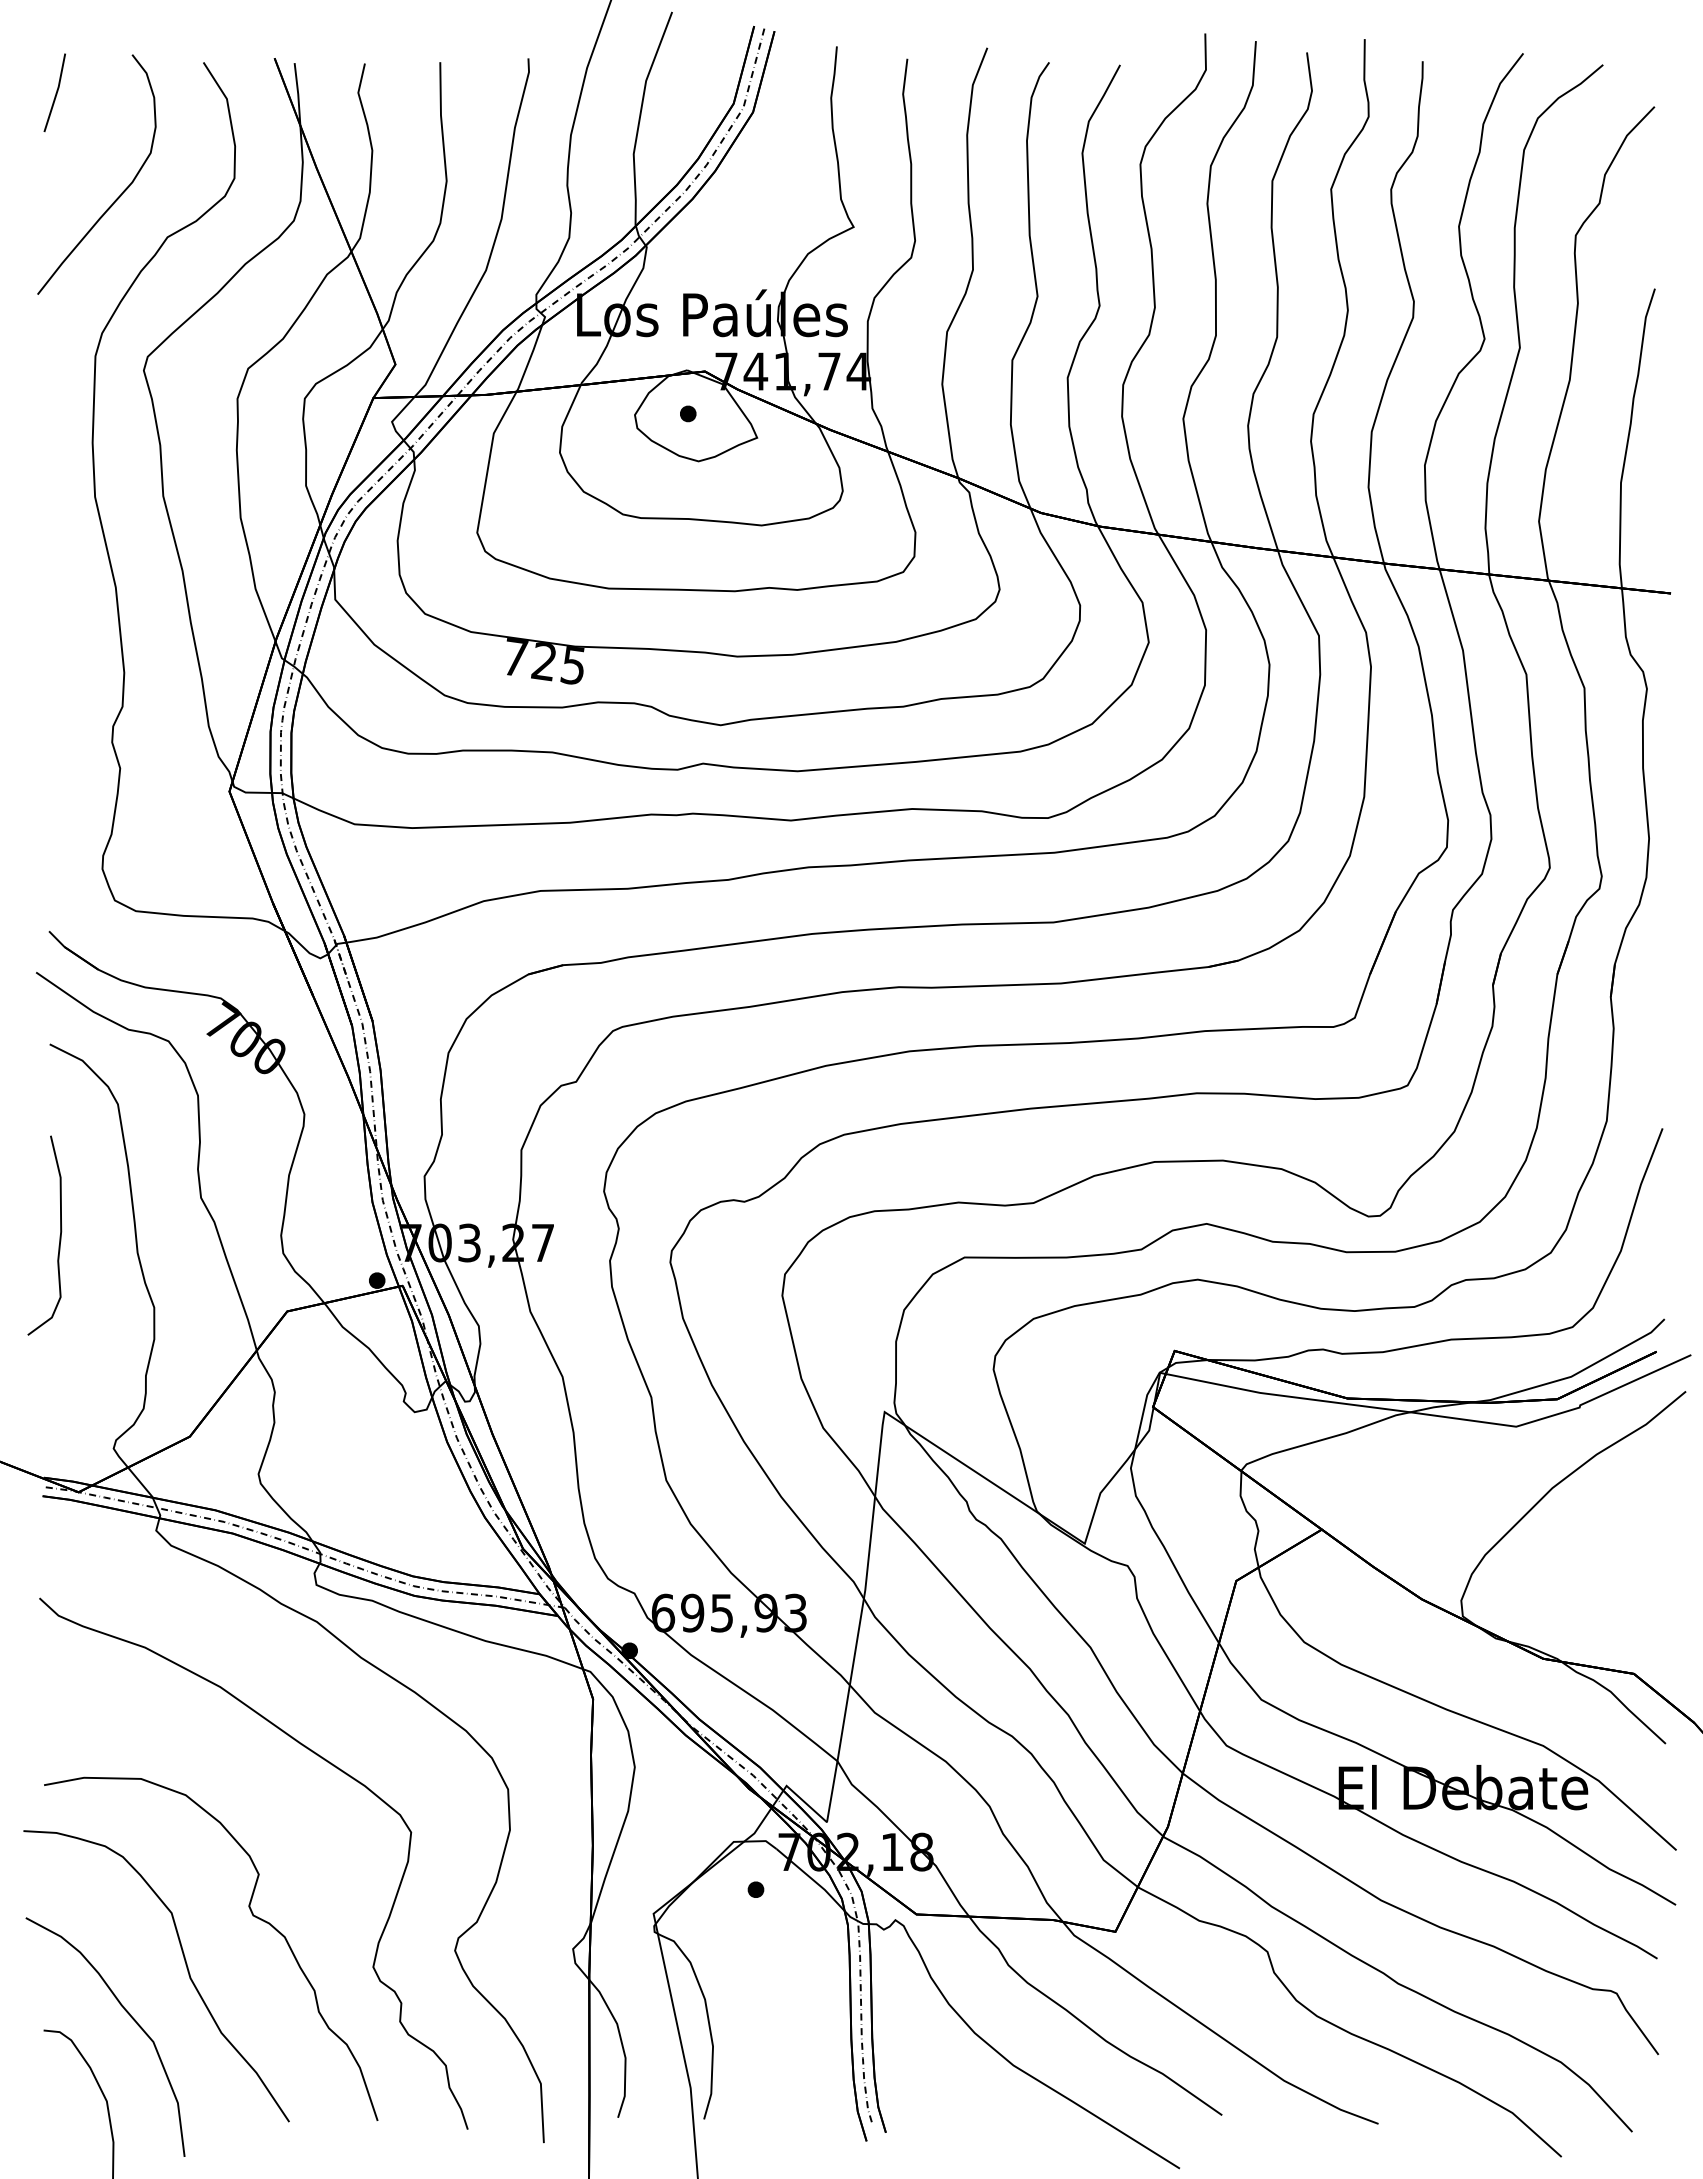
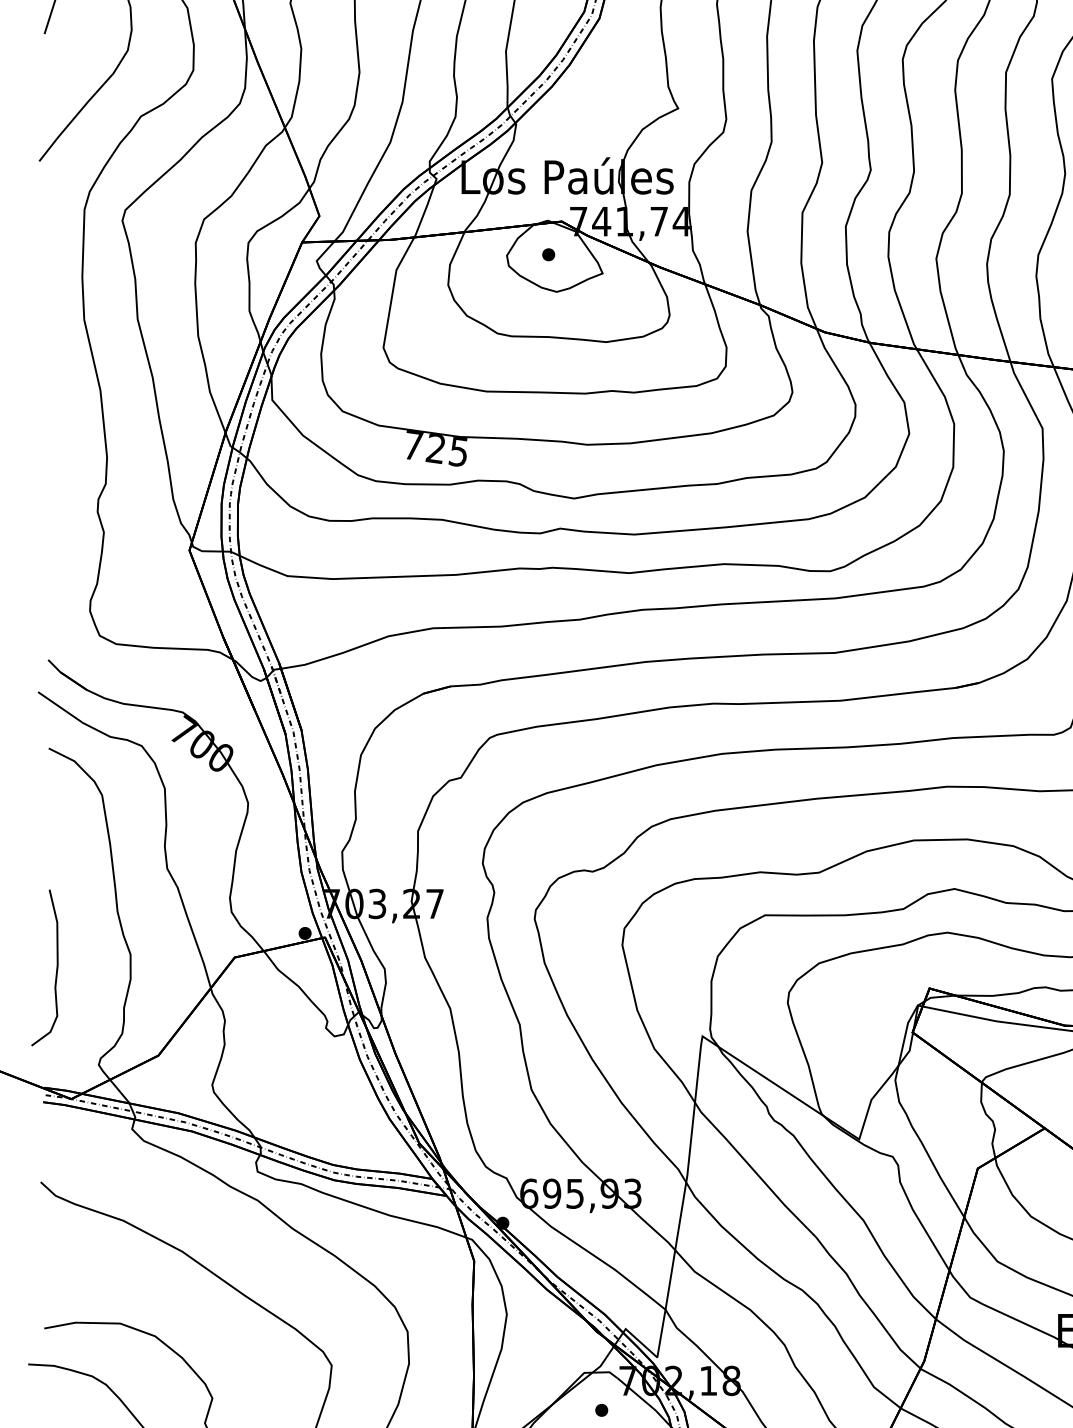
curve: (59, 1235) -> (56, 967), moved

